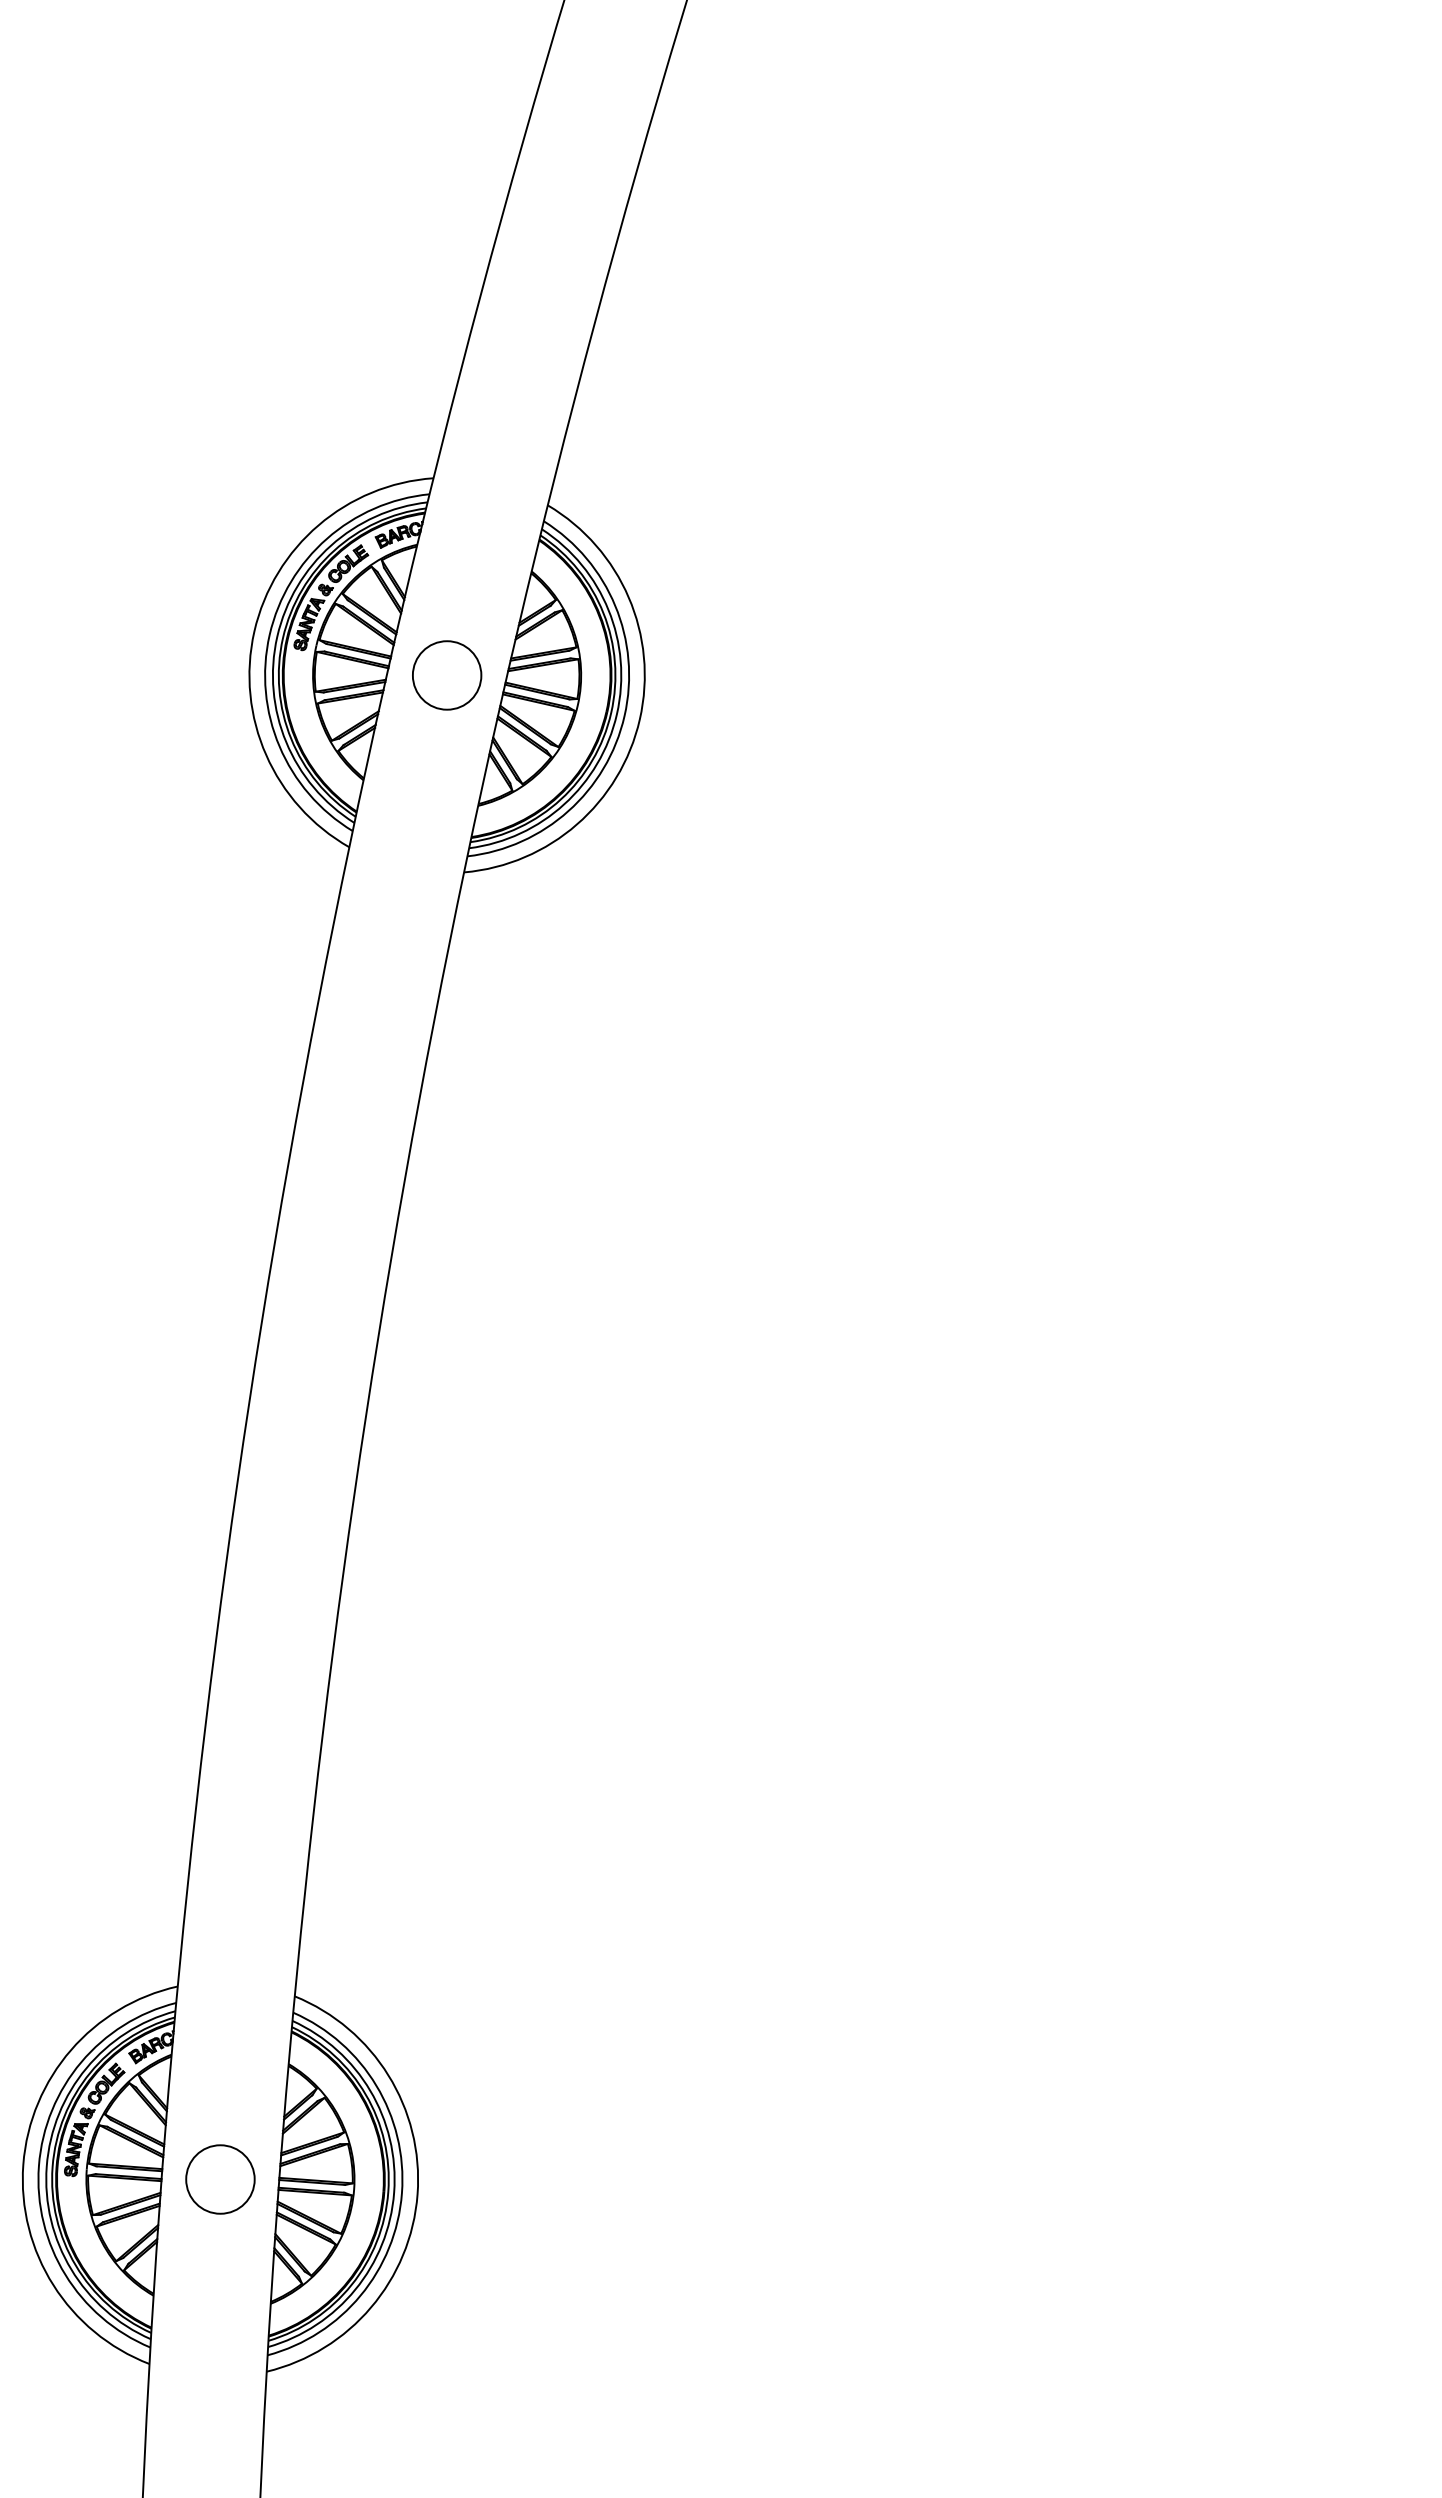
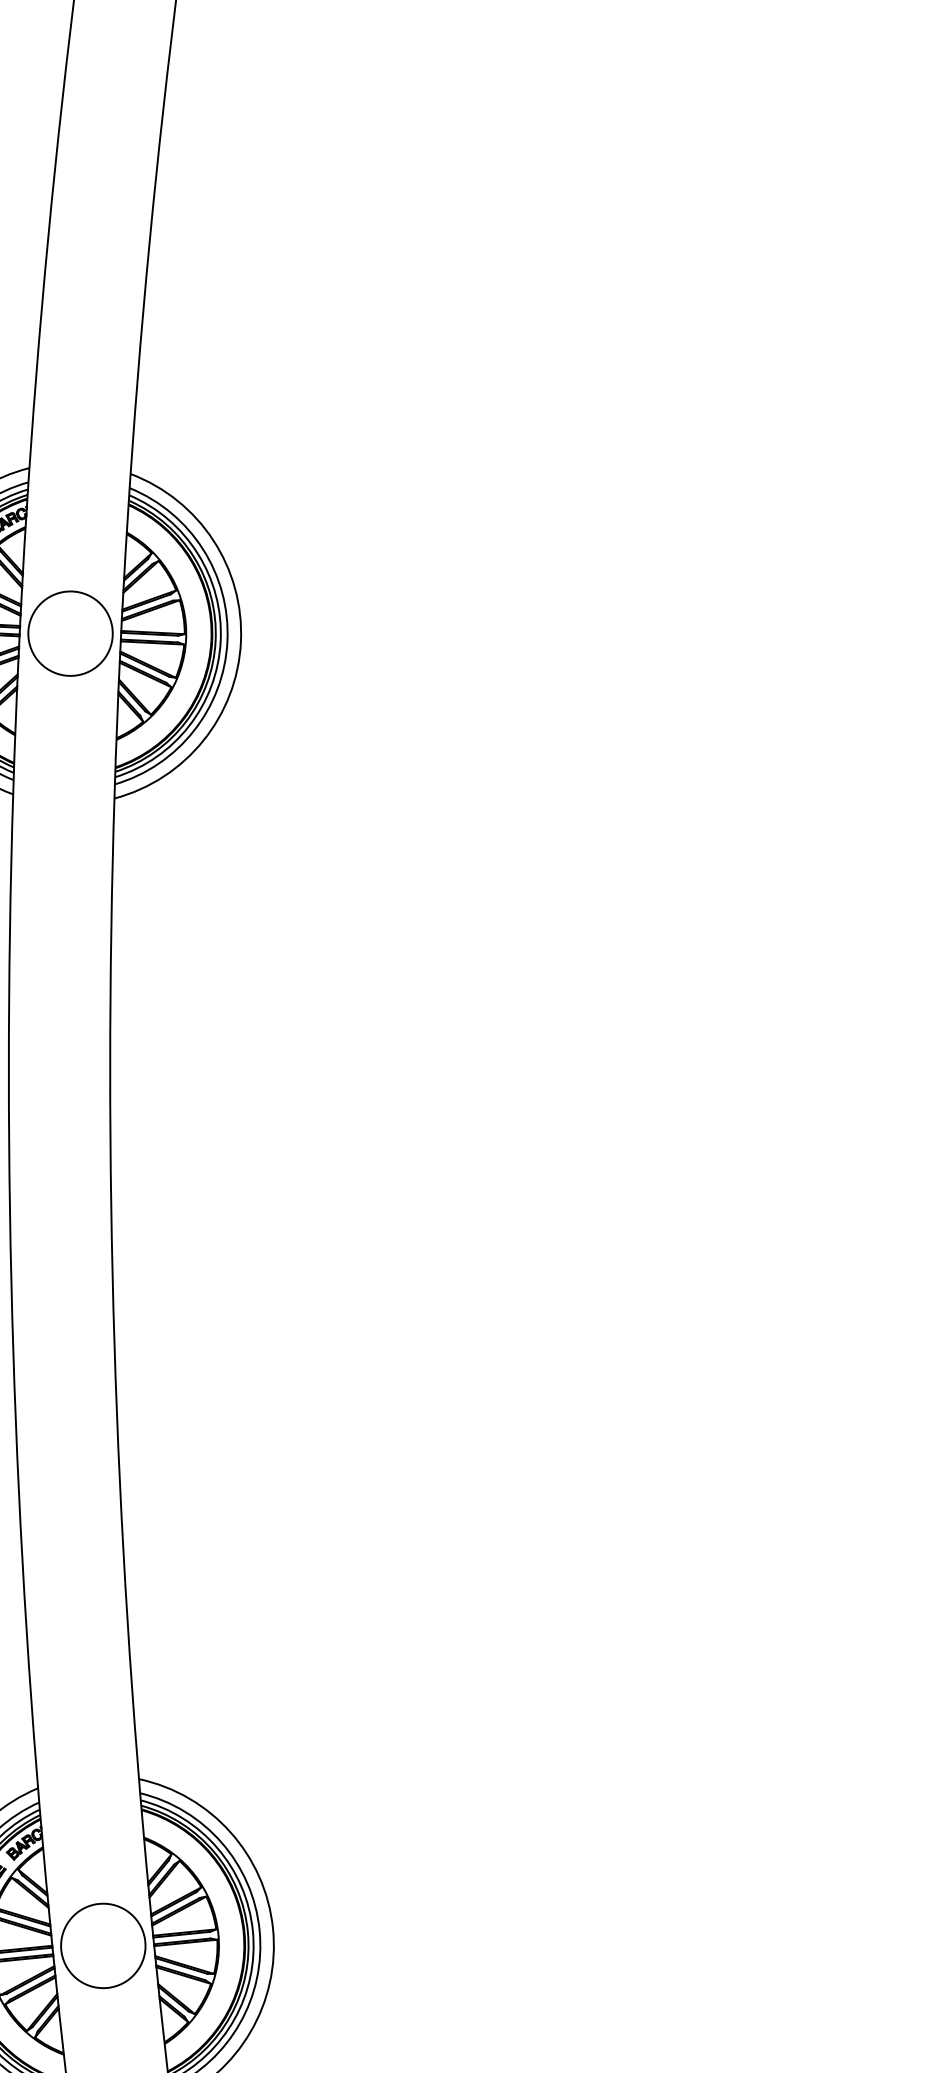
circle: (447, 675) -> (70, 633), size x1.43
circle: (220, 2179) -> (103, 1945), size x1.43

